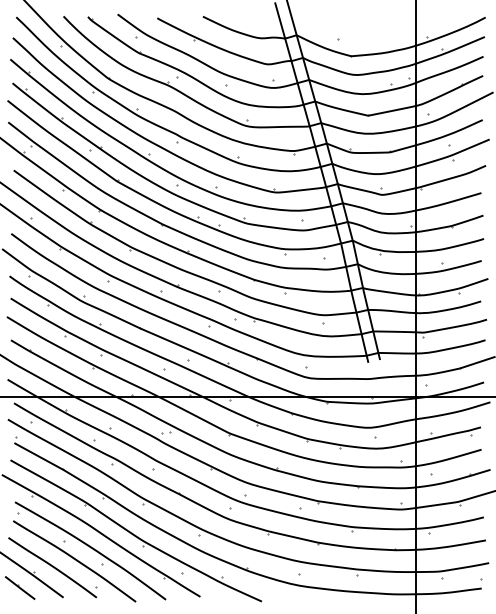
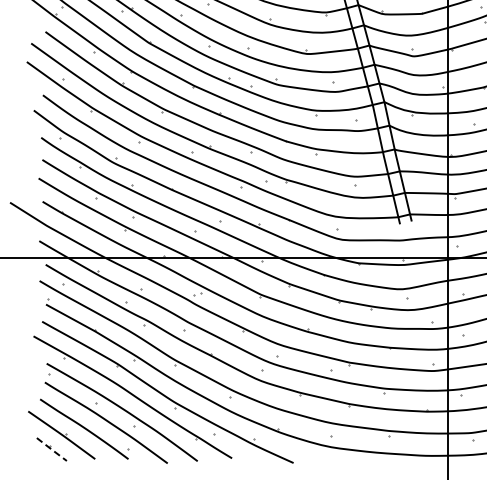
line: (20, 588) -> (52, 449), solid -> dashed

